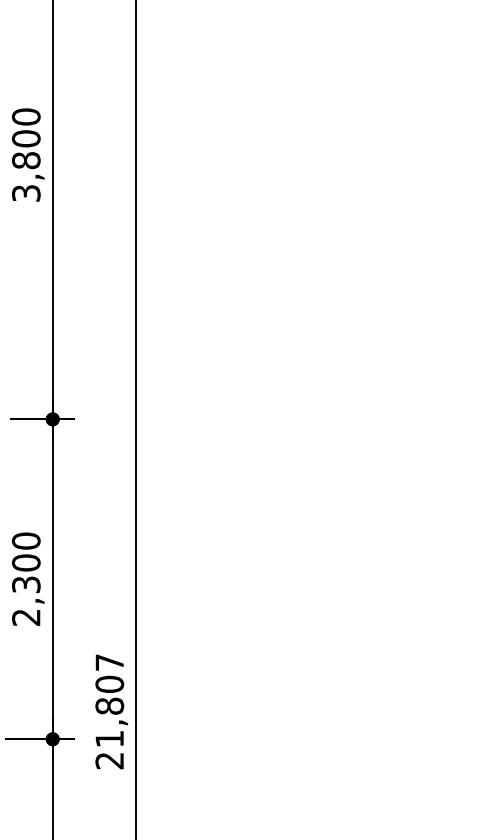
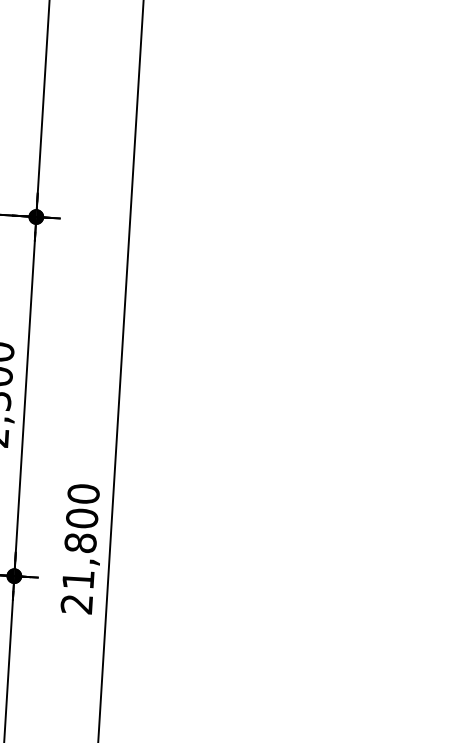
text: (109, 662) -> (83, 493), 21,807 -> 21,800

